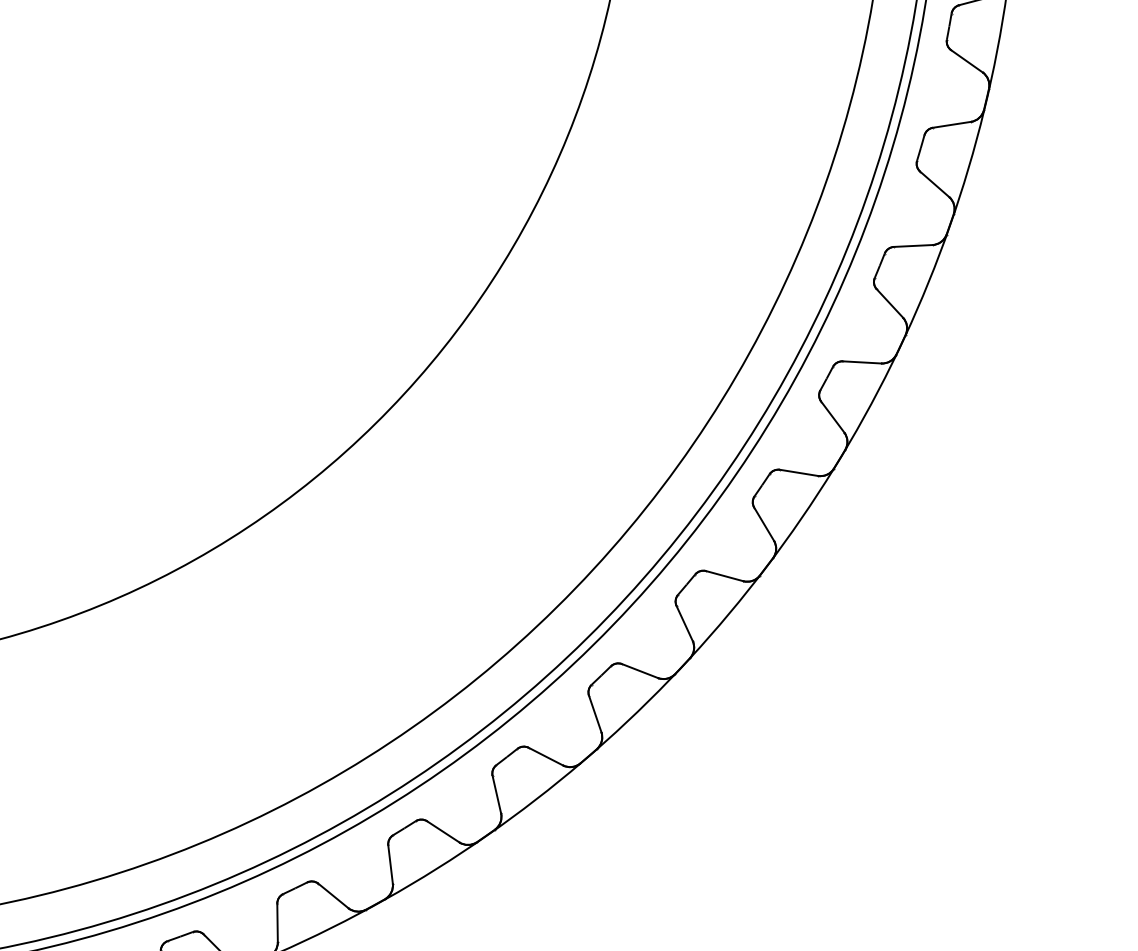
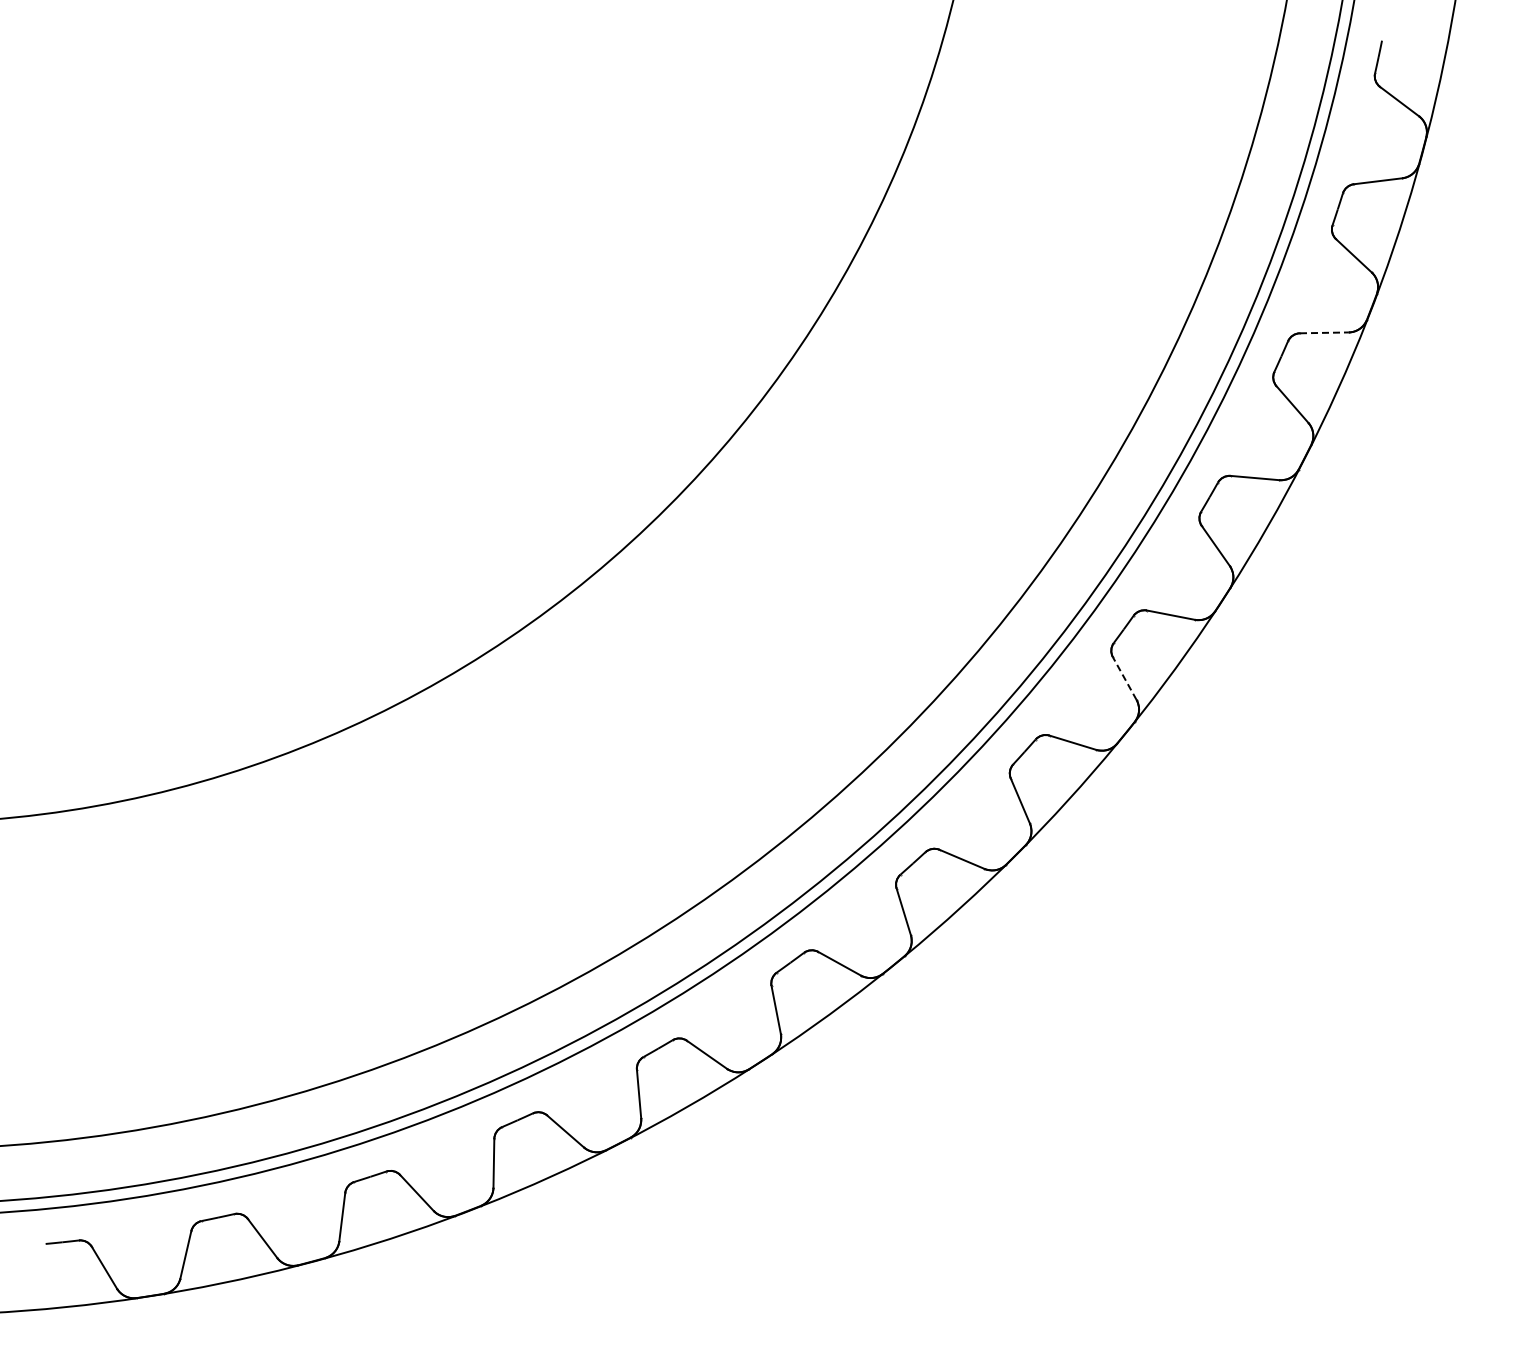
line: (952, 124) -> (1324, 332), solid -> dashed
line: (832, 417) -> (1124, 678), solid -> dashed

